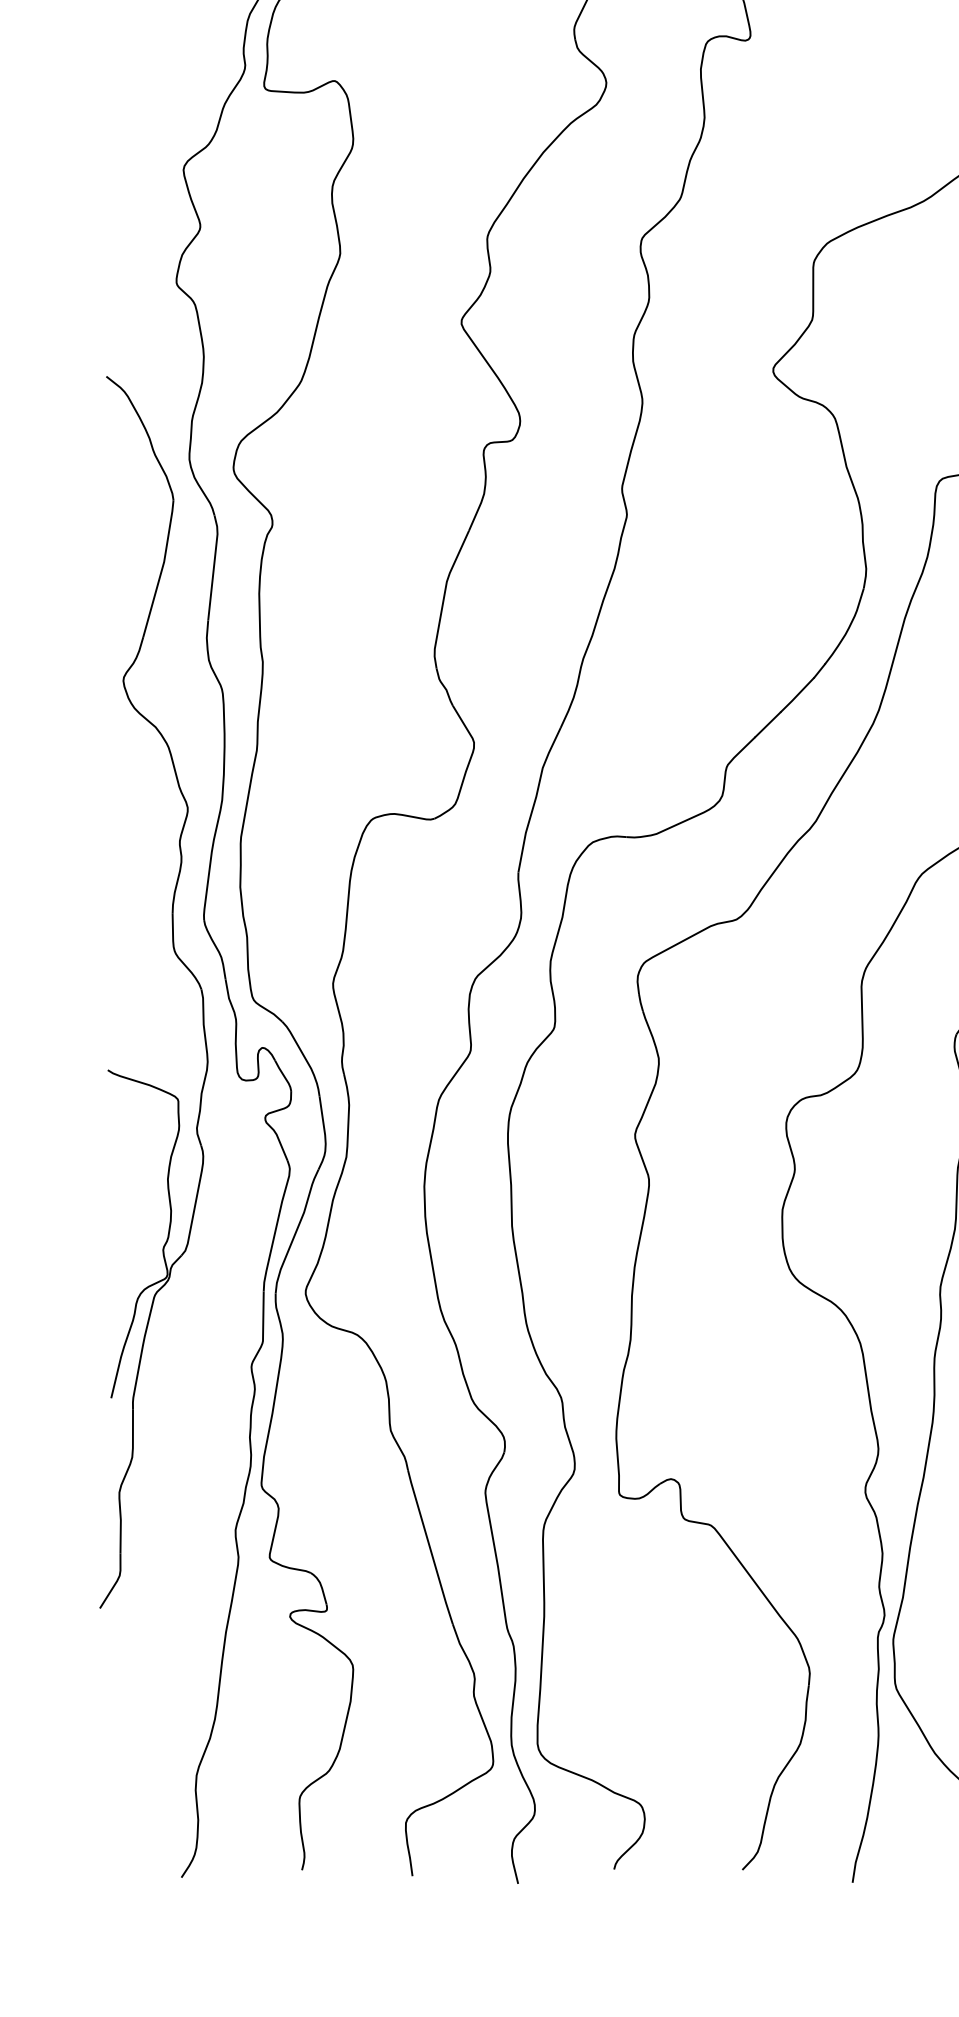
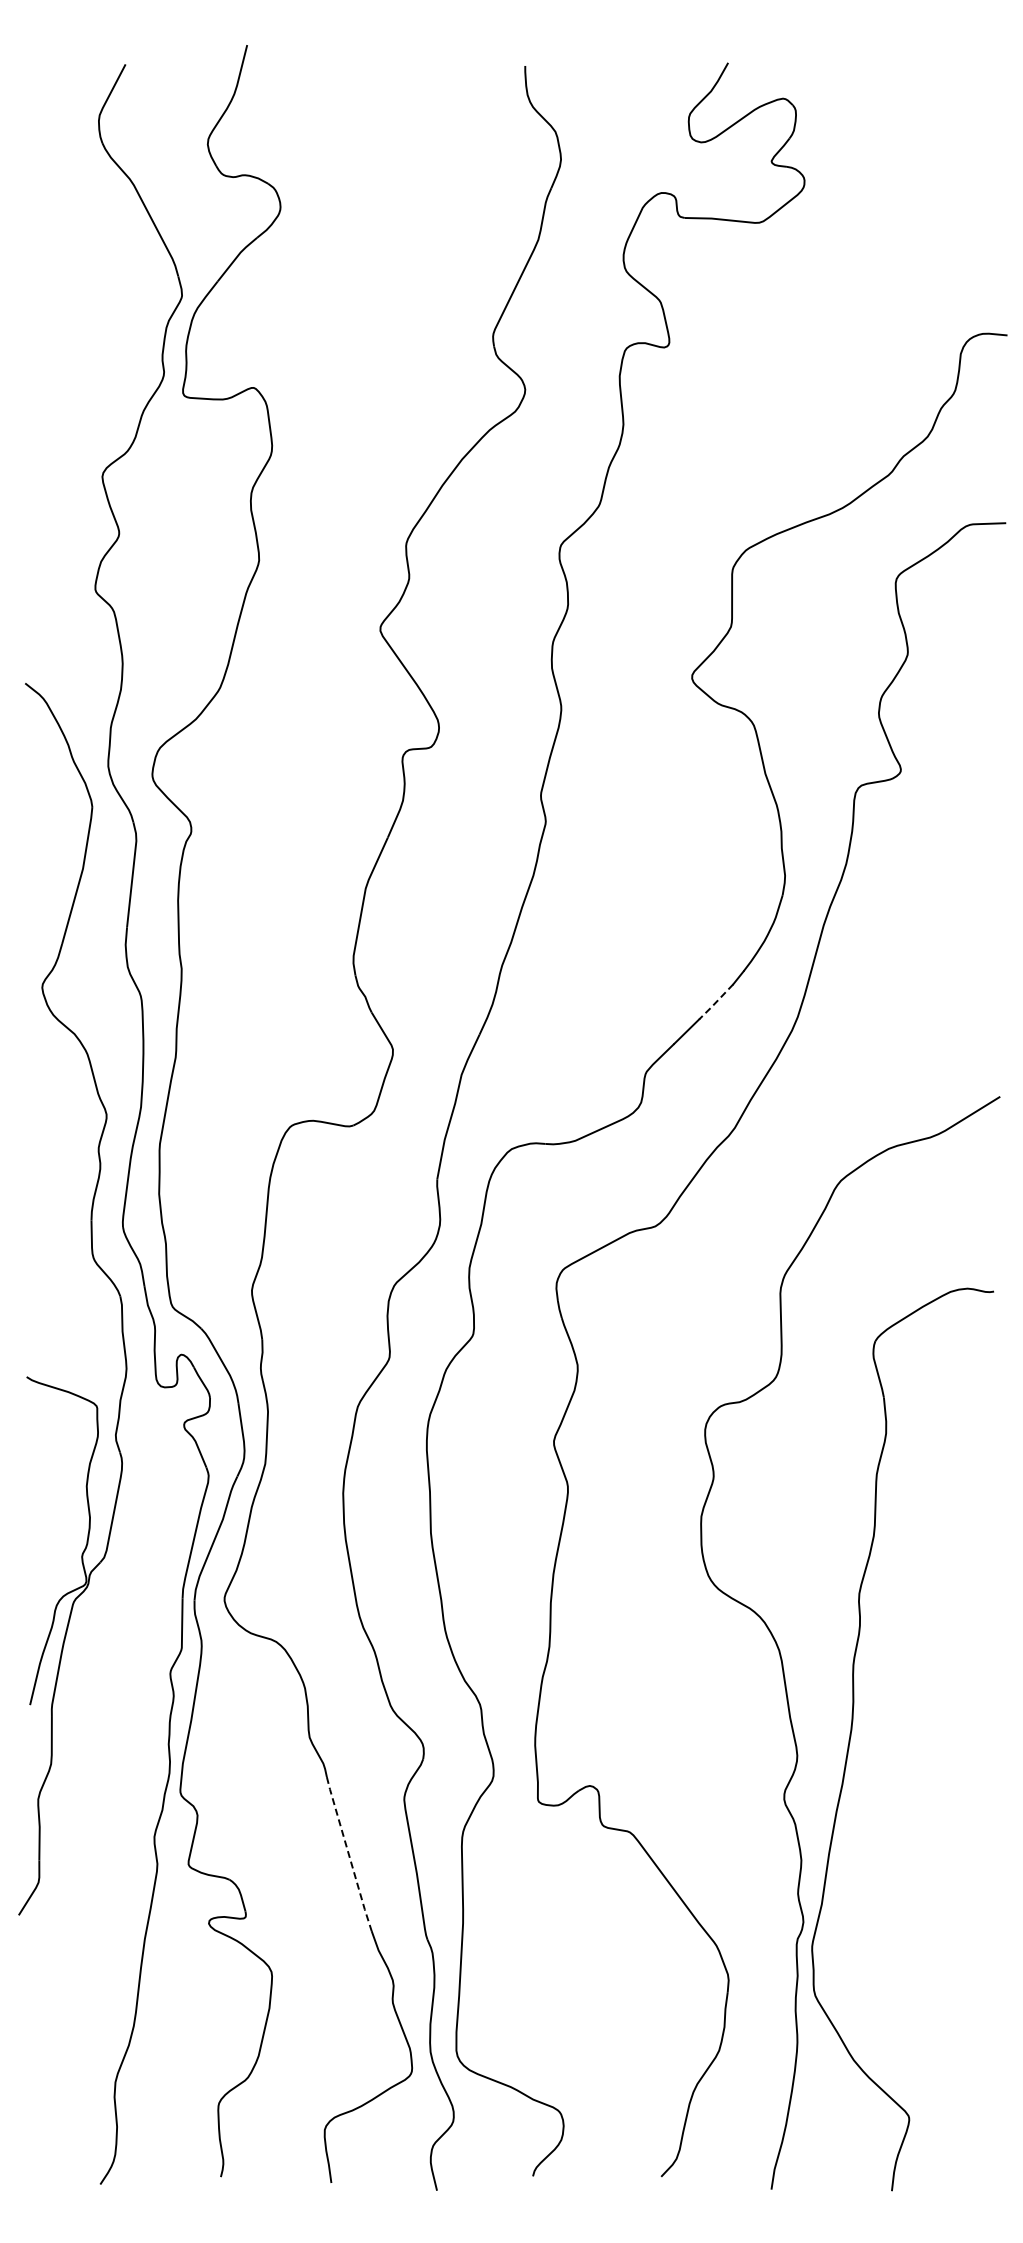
line: (796, 695) -> (715, 1002), solid -> dashed
line: (429, 1547) -> (348, 1854), solid -> dashed

